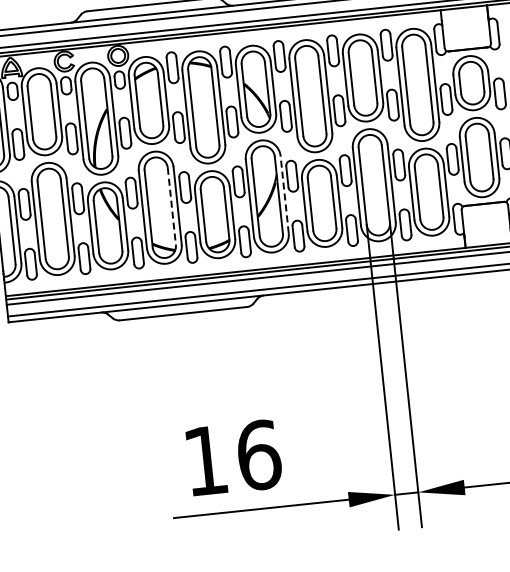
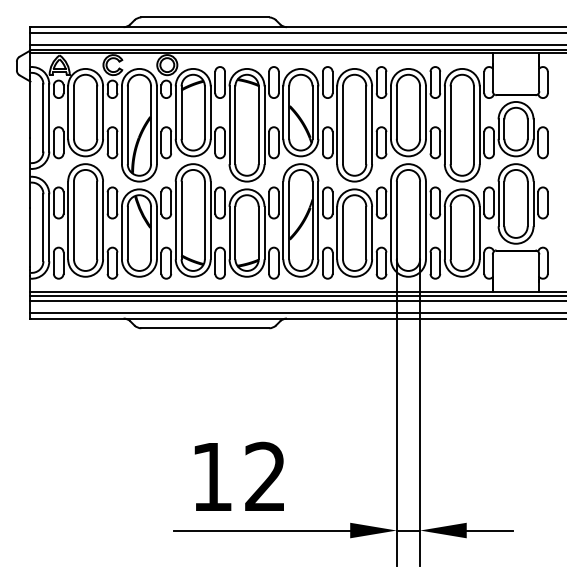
line: (284, 194) -> (318, 220), dashed -> solid
line: (171, 206) -> (204, 220), dashed -> solid
text: (258, 454) -> (265, 476), 16 -> 12

